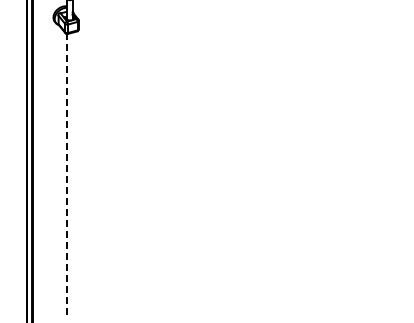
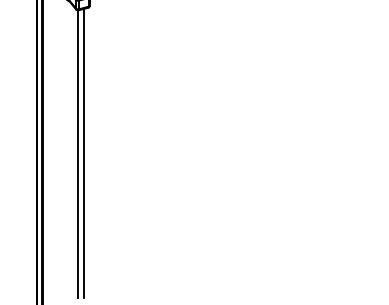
line: (72, 173) -> (83, 153), added
line: (66, 174) -> (77, 154), dashed -> solid

